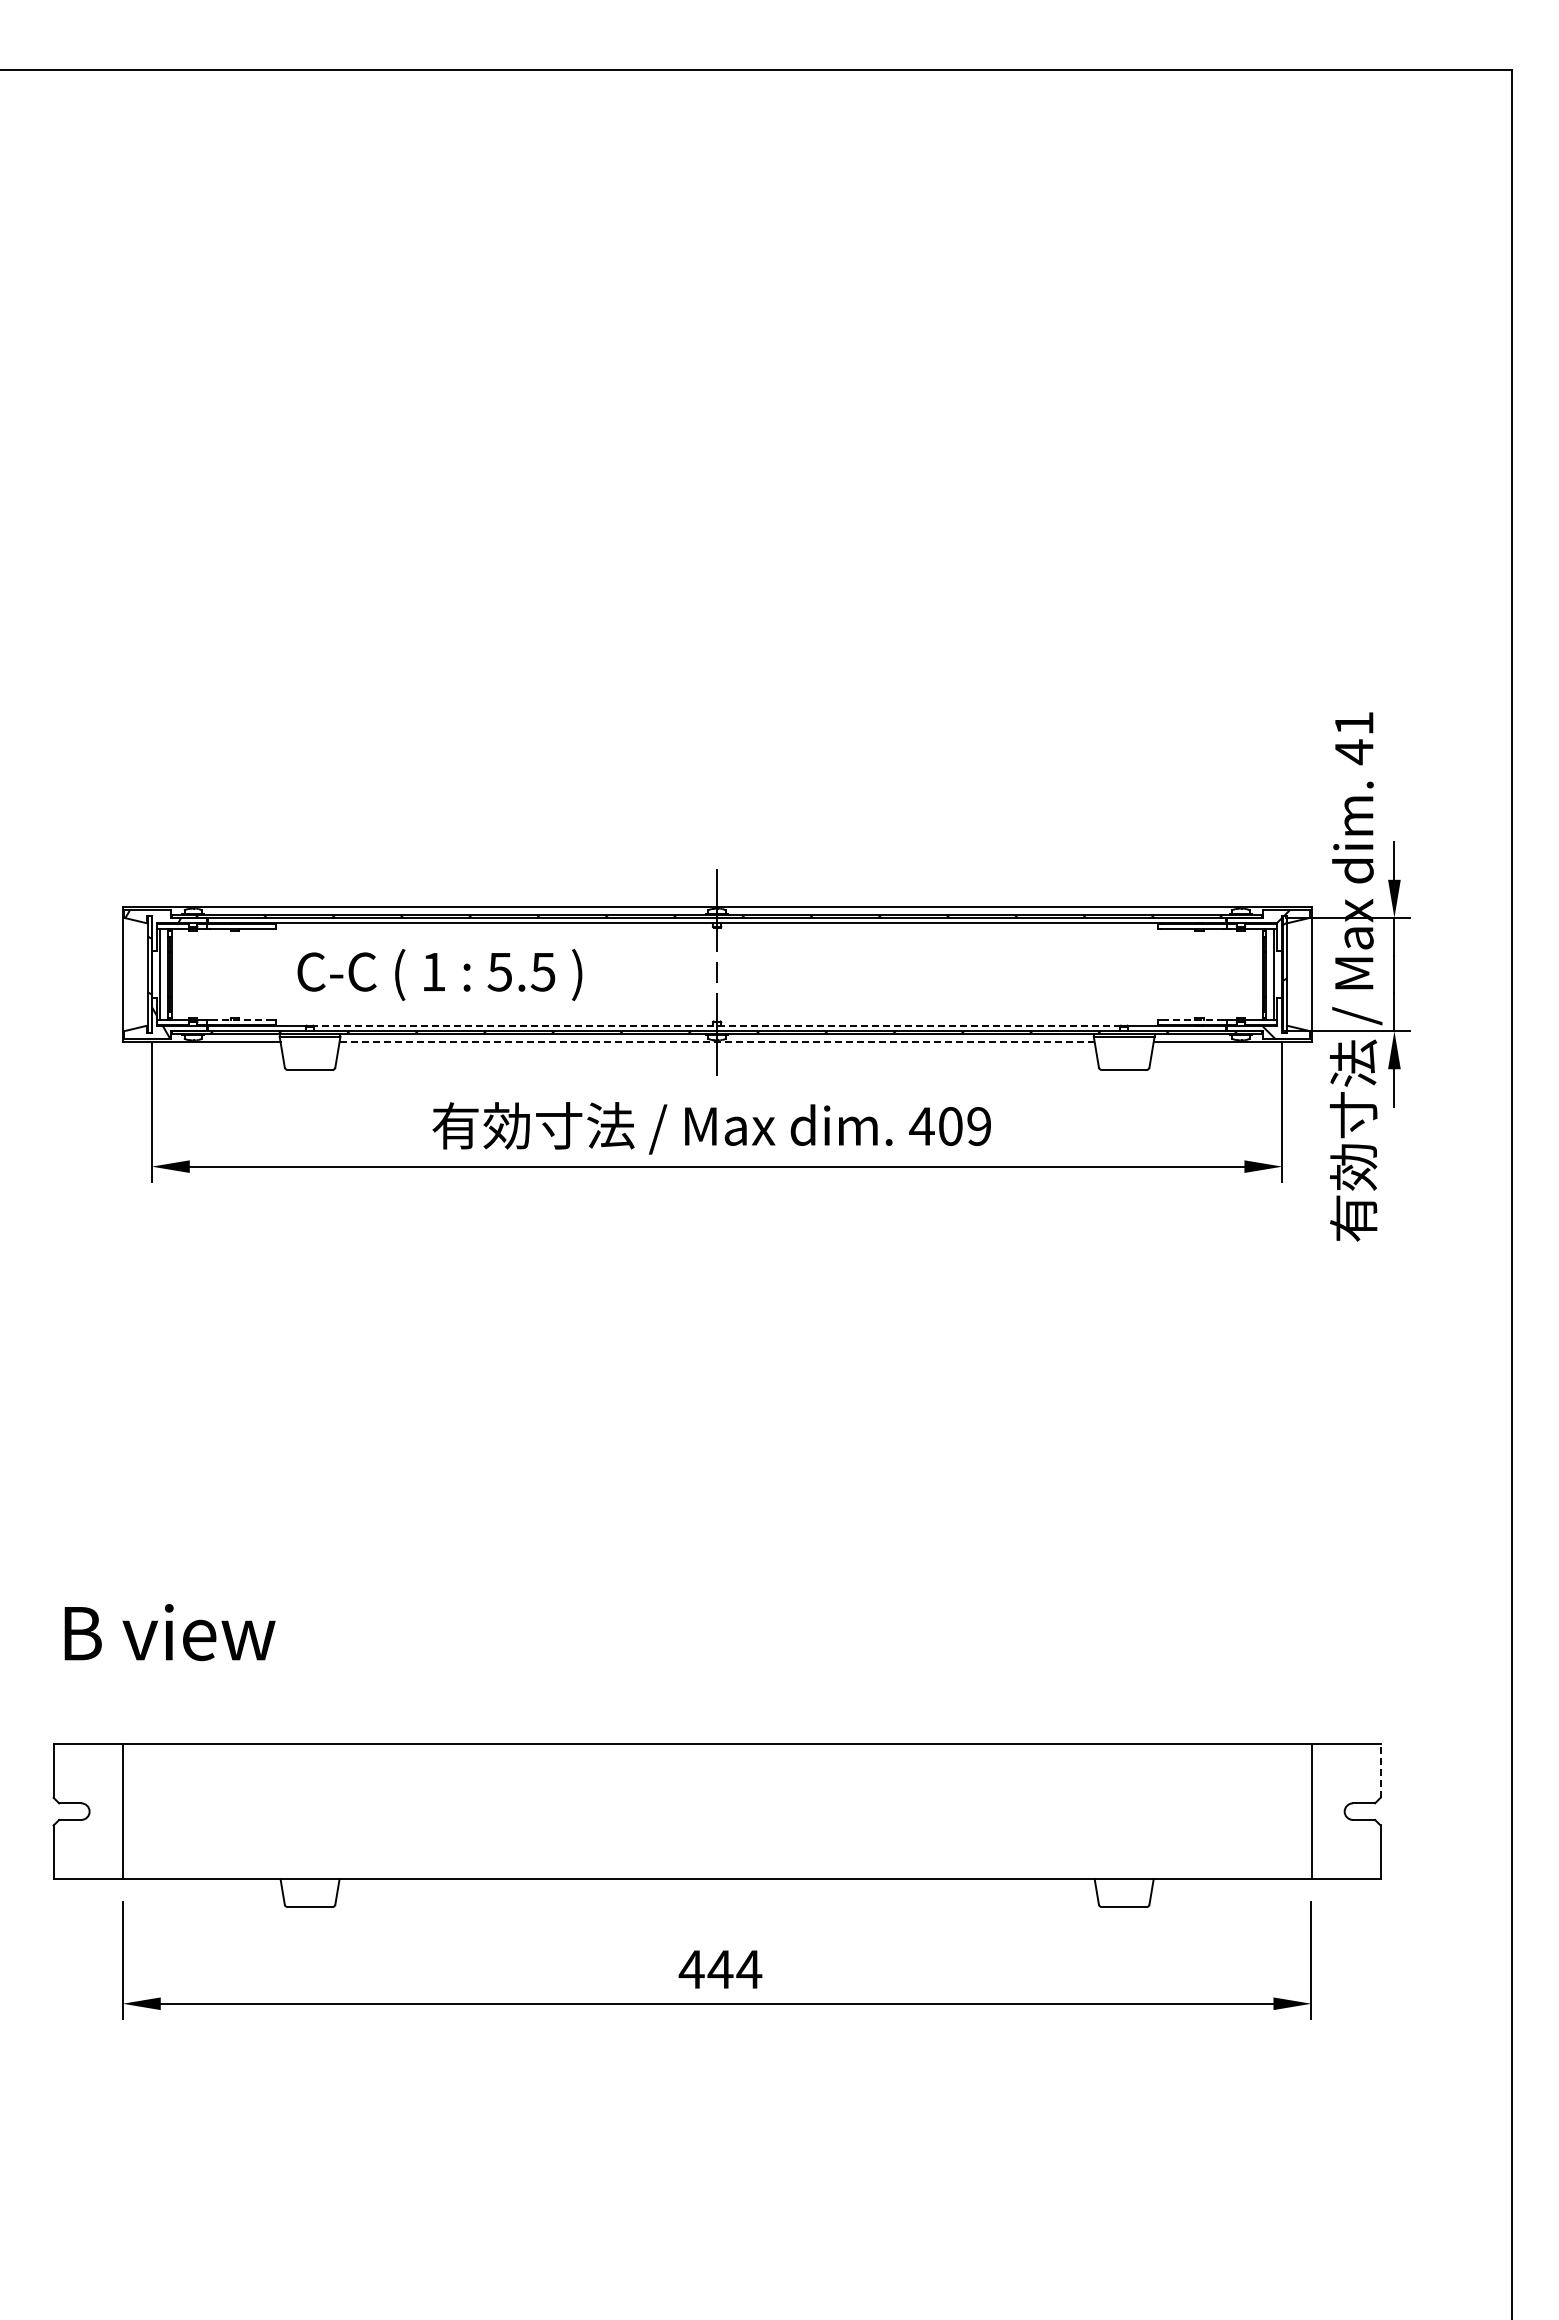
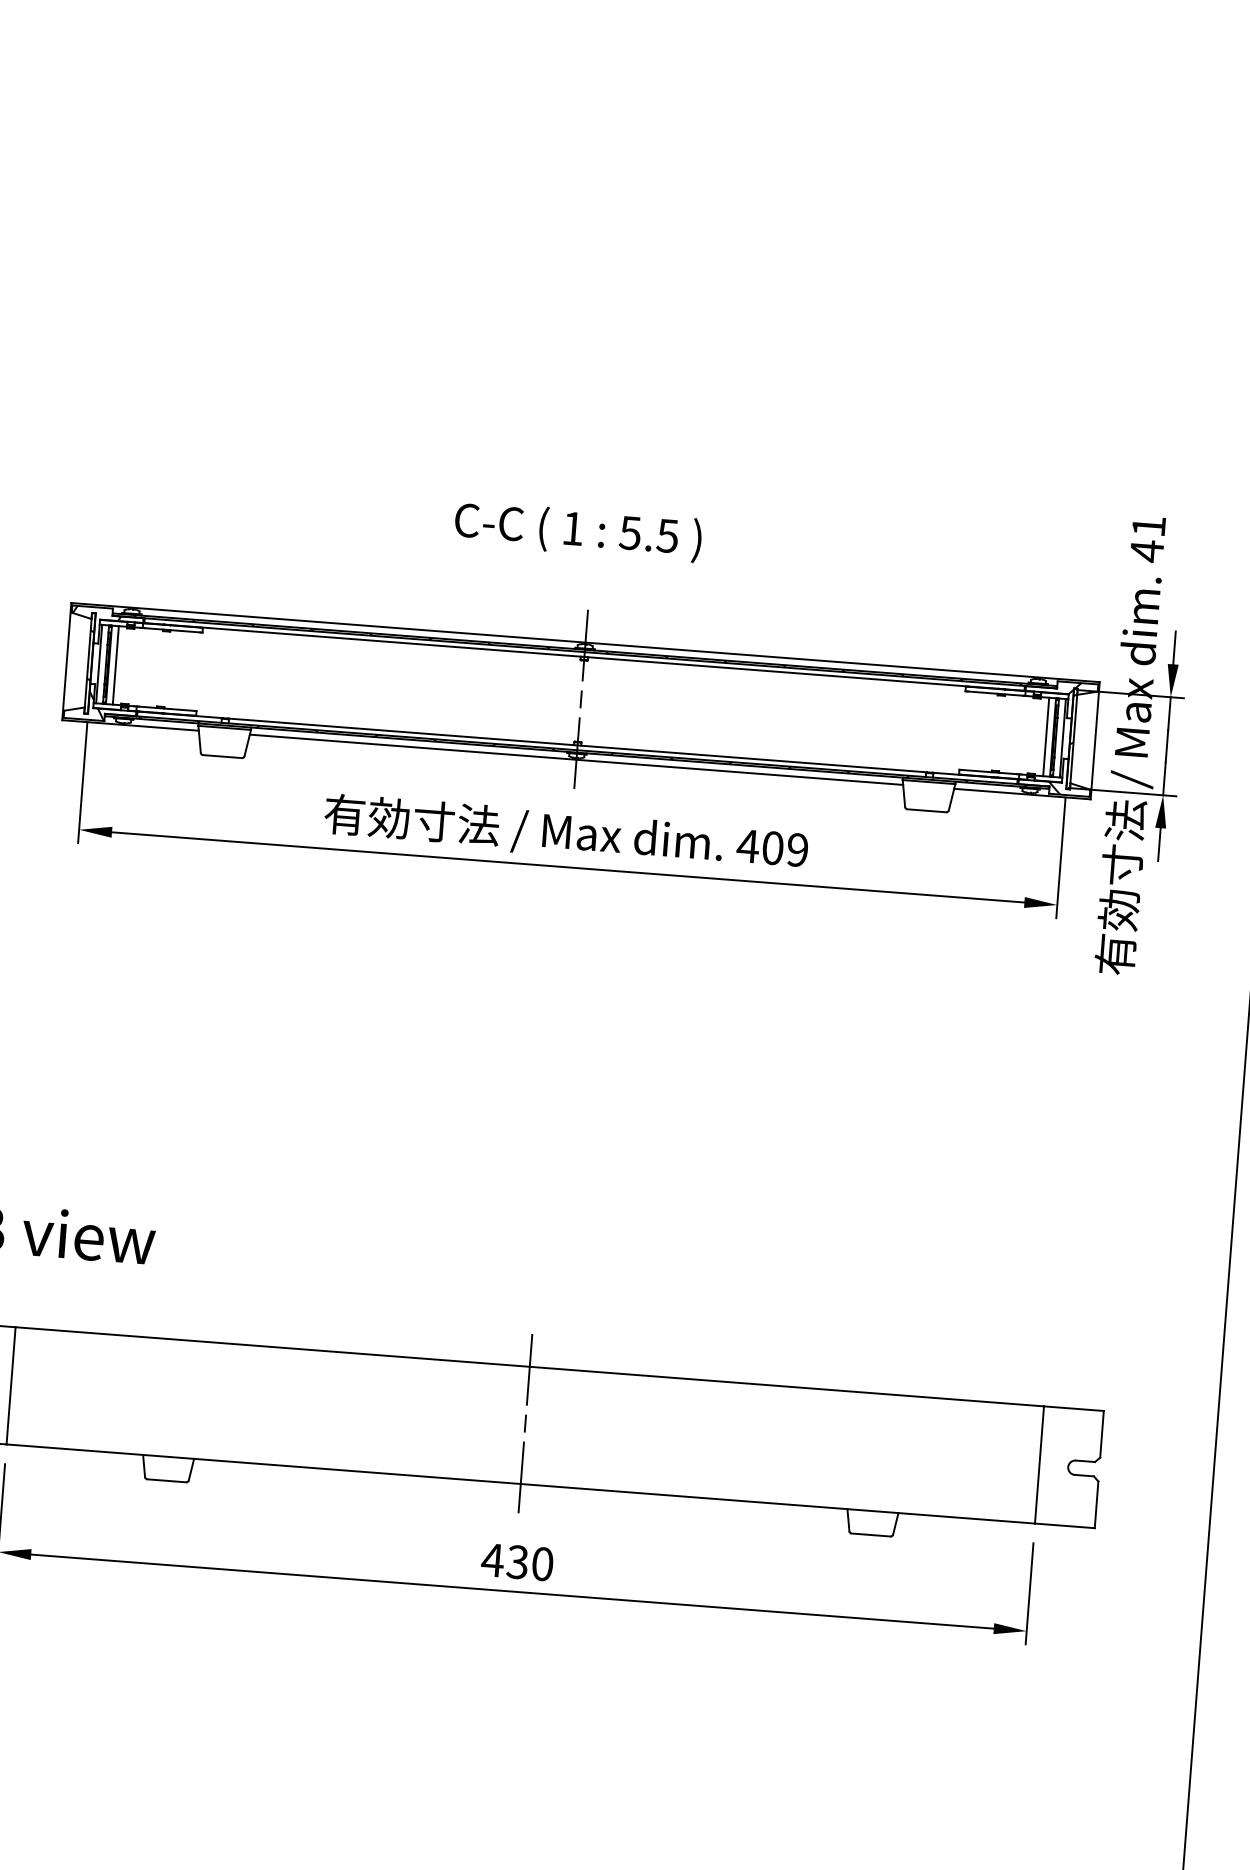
line: (179, 974) -> (115, 665), added
text: (439, 974) -> (577, 531), moved
line: (1254, 974) -> (1045, 736), added
line: (241, 1019) -> (166, 708), dashed -> solid
line: (1192, 1019) -> (989, 771), dashed -> solid
line: (717, 1025) -> (577, 745), dashed -> solid
line: (717, 1042) -> (576, 760), dashed -> solid
line: (1380, 1770) -> (1101, 1433), dashed -> solid
line: (717, 1811) -> (525, 1425), added
text: (734, 1969) -> (529, 1563), 444 -> 430

